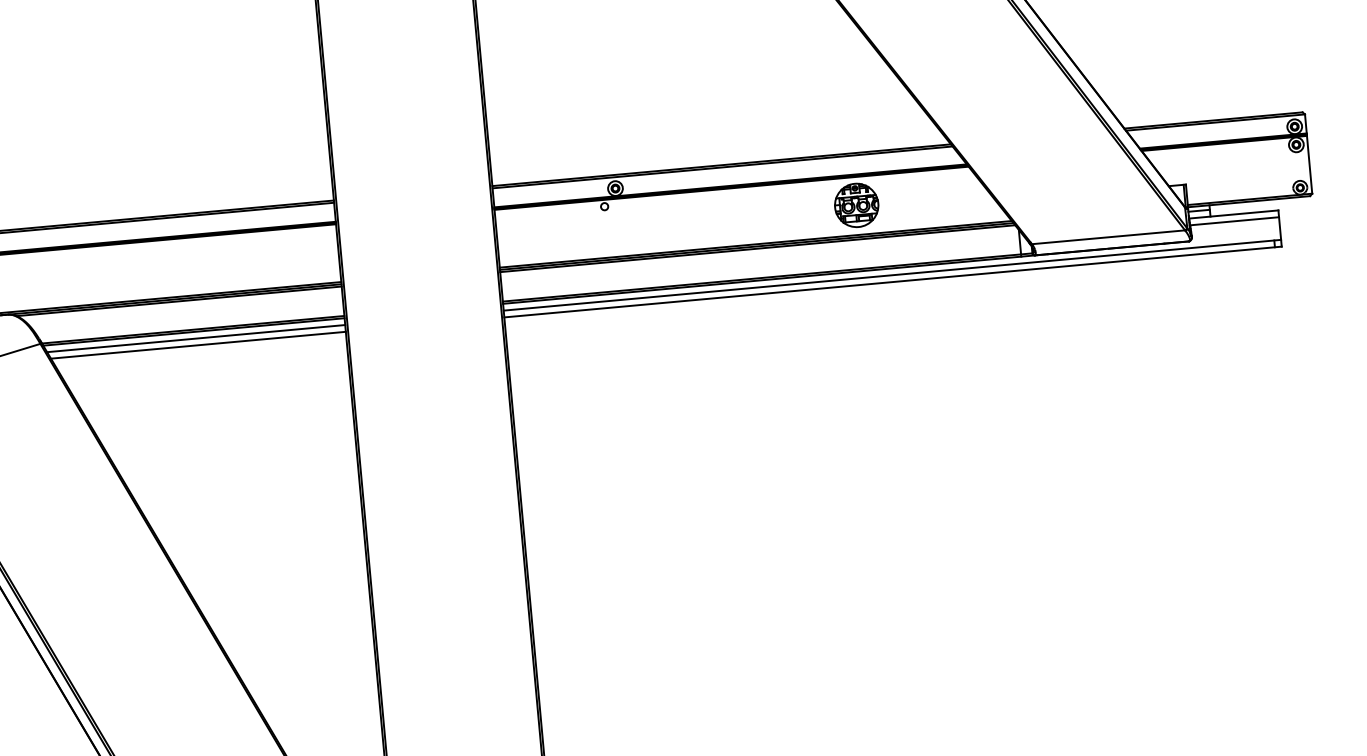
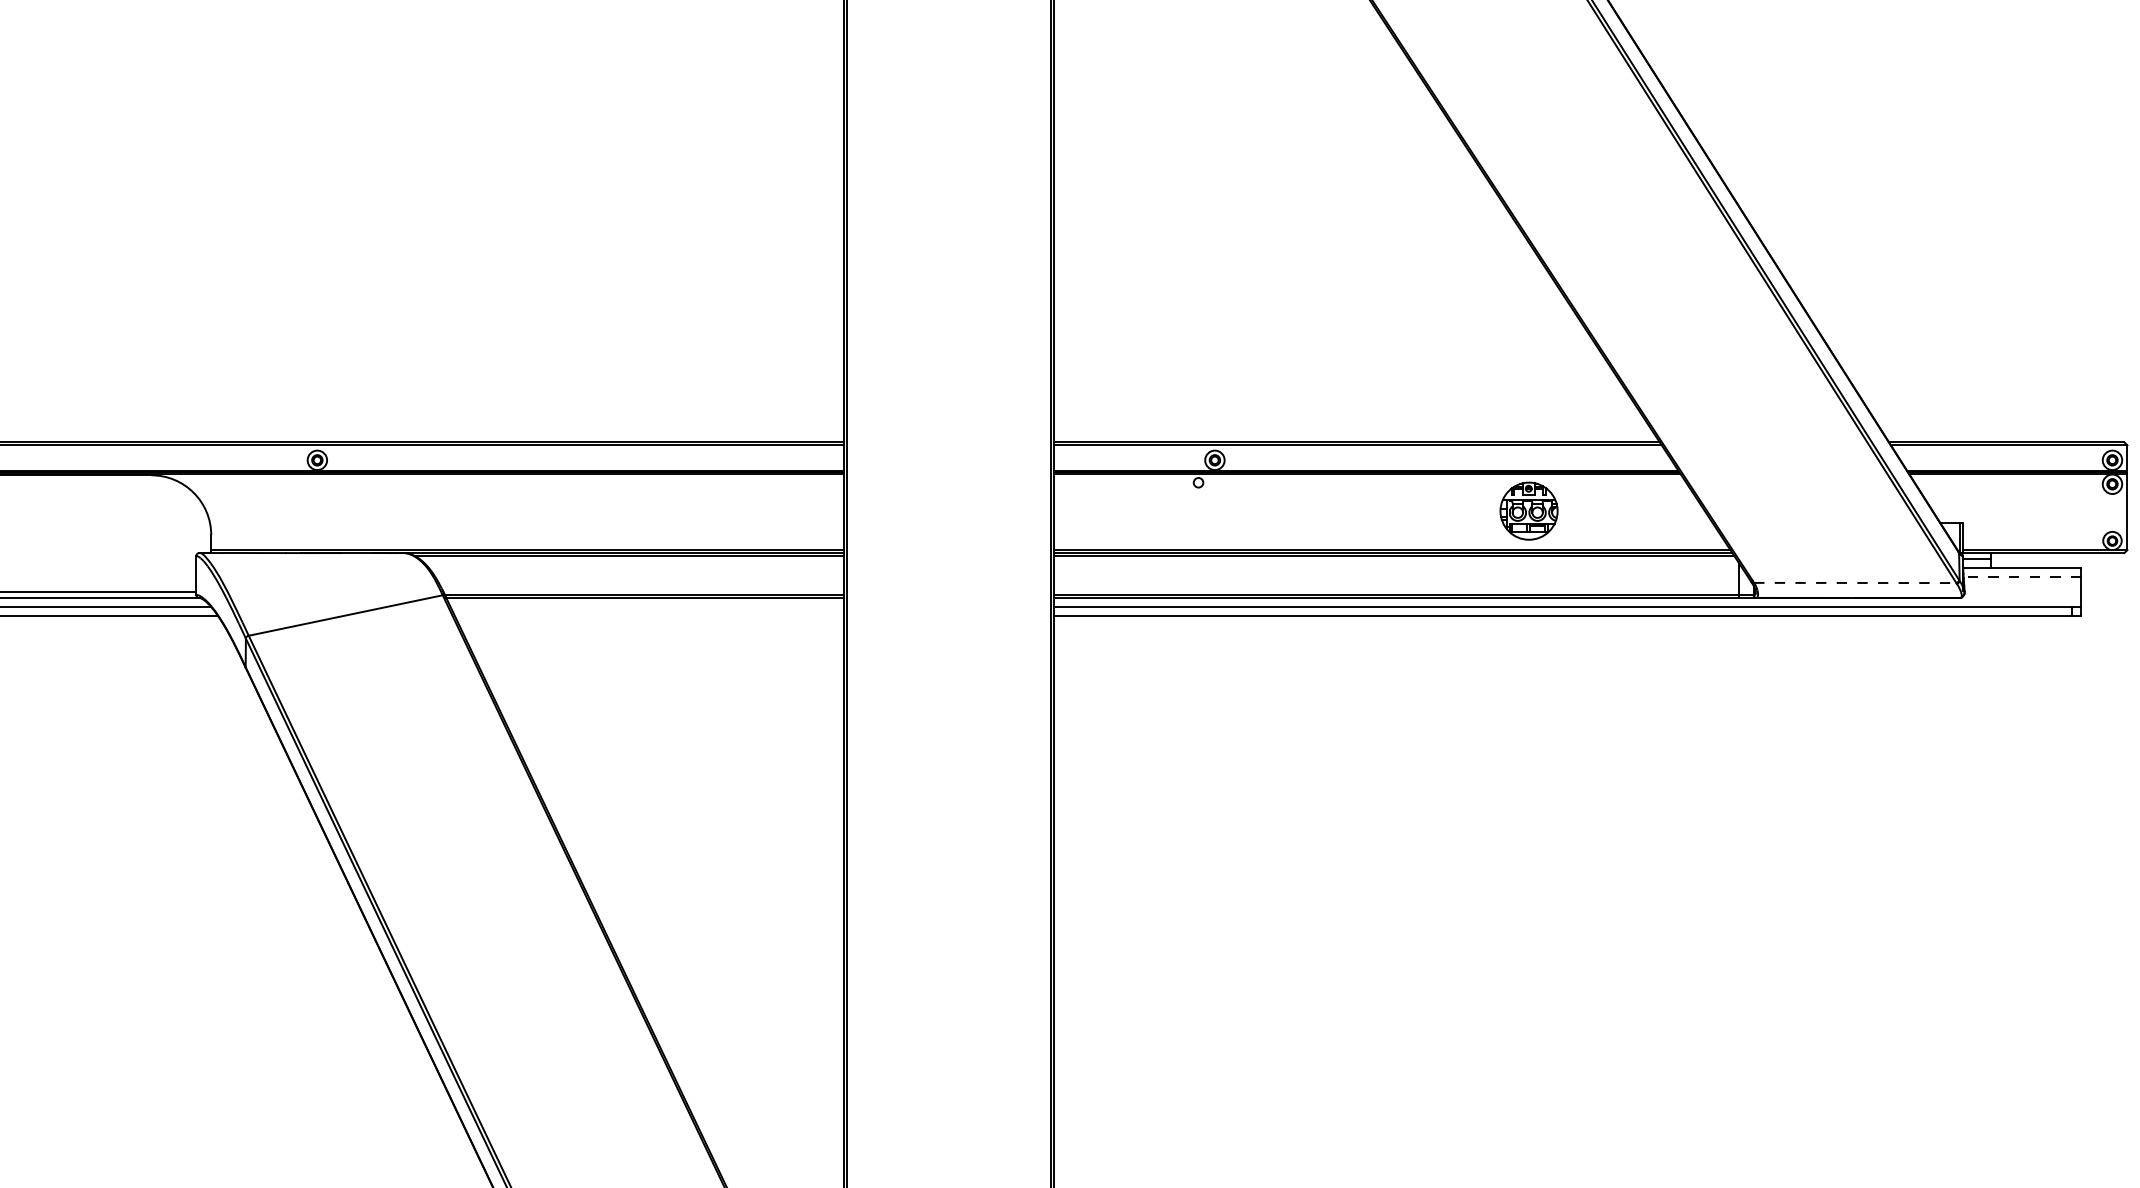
line: (1233, 221) -> (2021, 577), solid -> dashed
line: (1108, 236) -> (1855, 582), solid -> dashed
line: (196, 338) -> (647, 606), removed
line: (198, 344) -> (649, 615), removed

